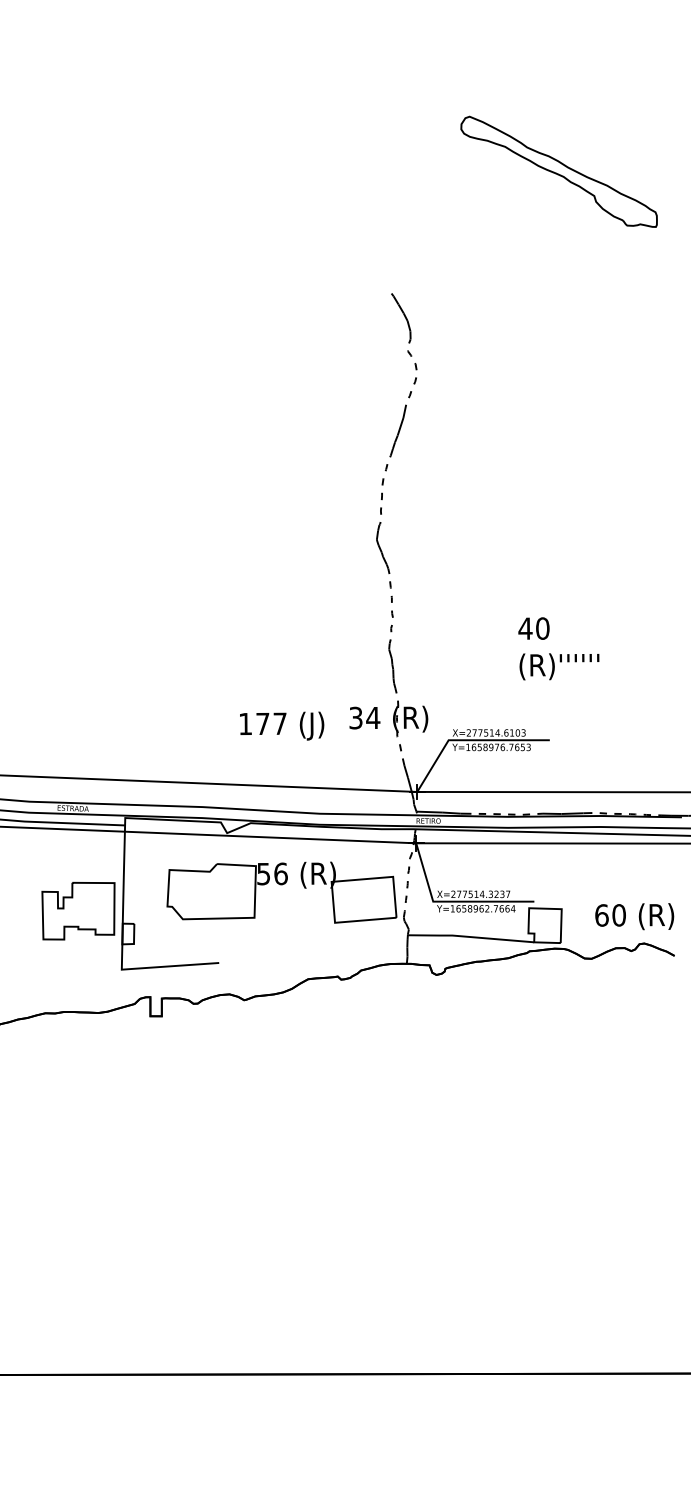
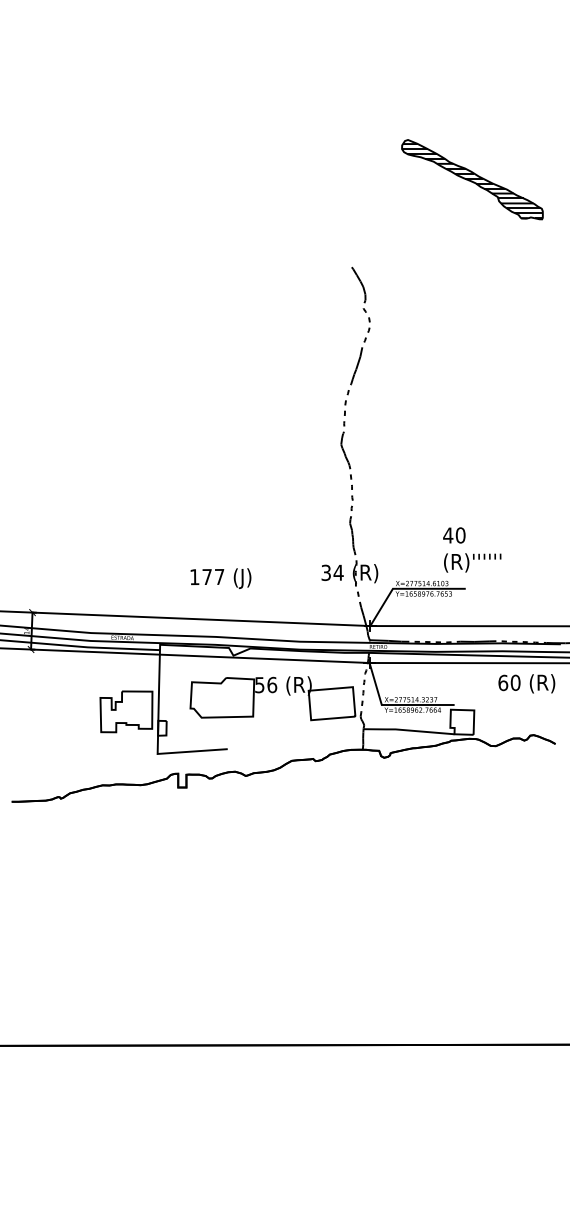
hatch: (559, 174) -> (472, 181), added
text: (559, 648) -> (472, 549), moved
text: (281, 725) -> (220, 578), moved
text: (634, 916) -> (526, 683), moved

